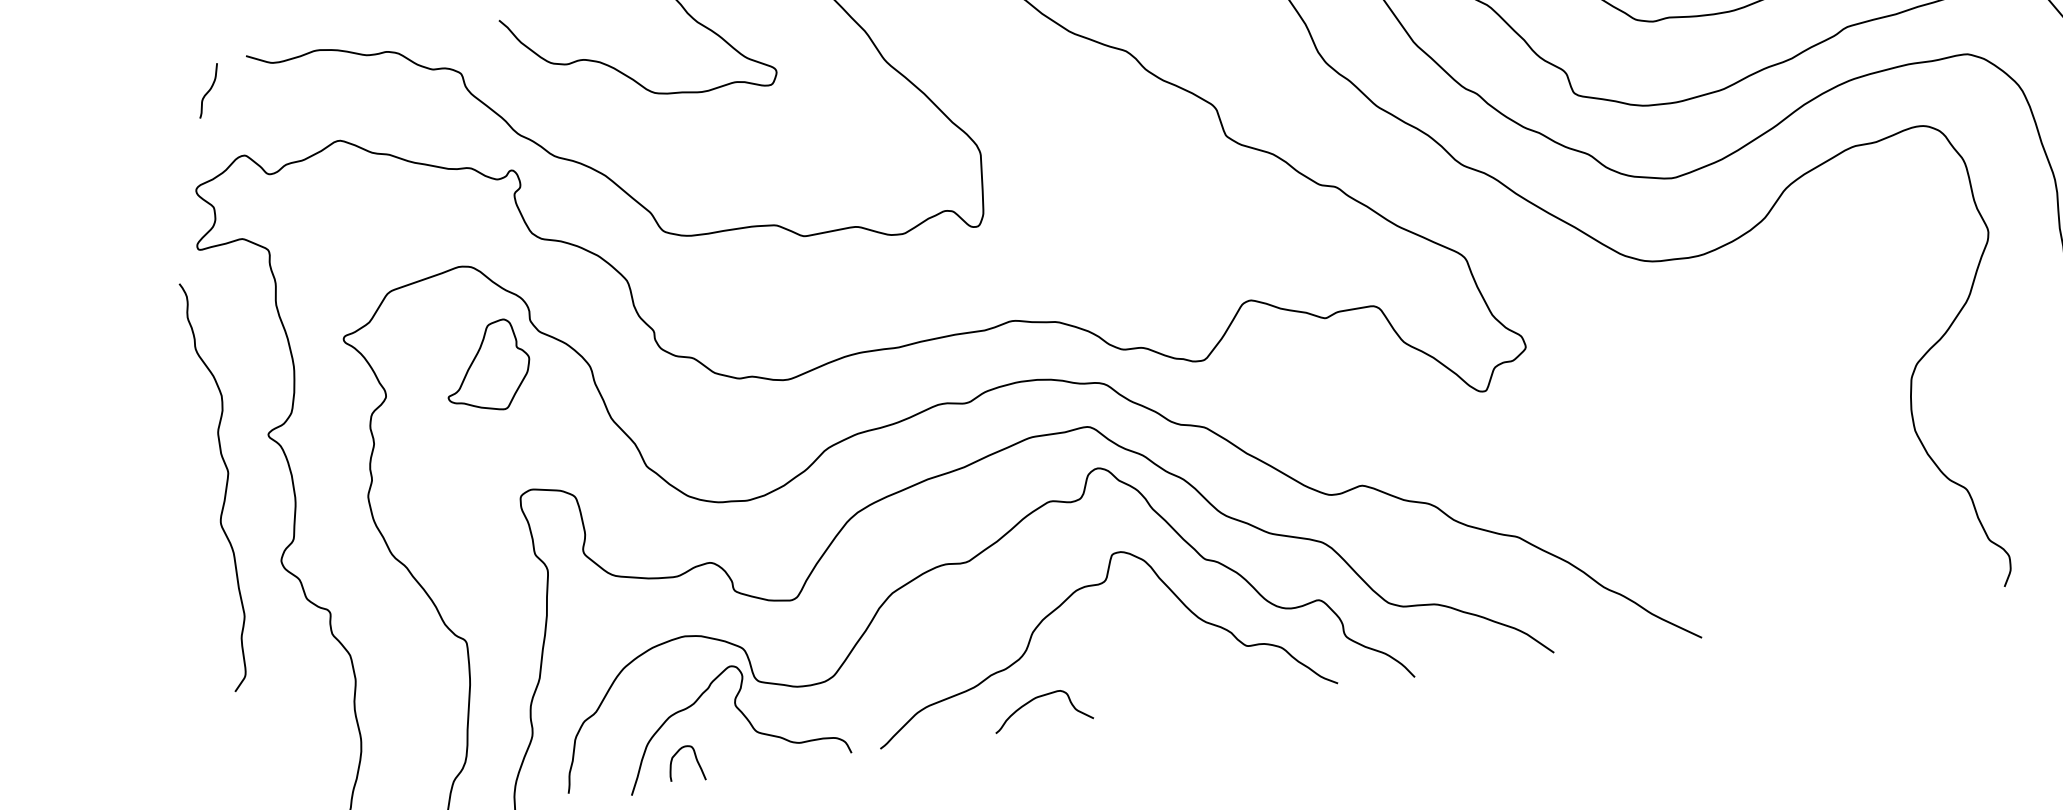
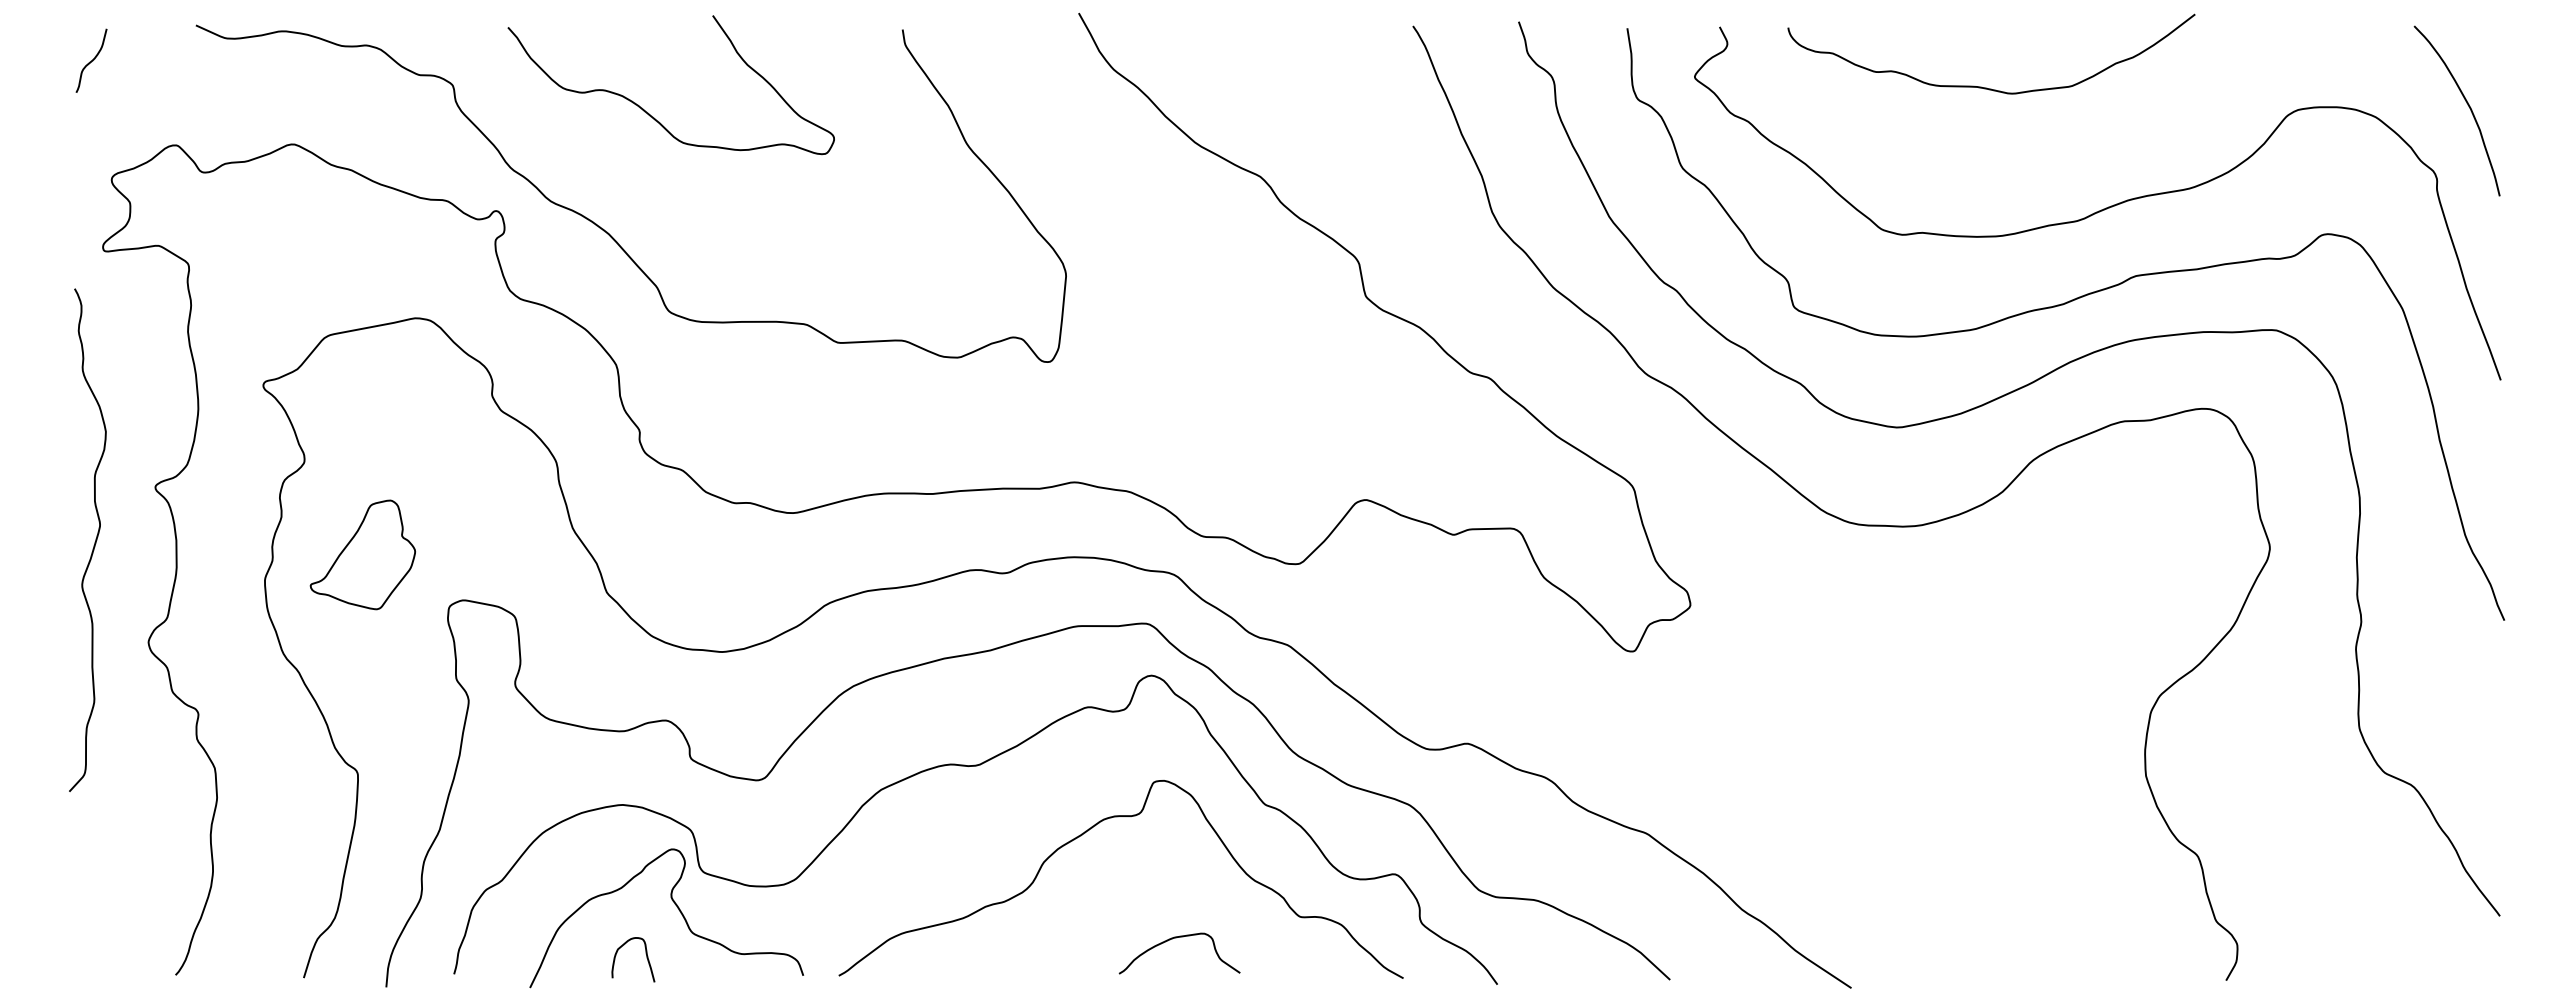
curve: (208, 90) -> (91, 60), moved
part: (486, 366) -> (362, 554), moved
curve: (1038, 698) -> (1176, 938), moved
curve: (696, 761) -> (646, 958), moved

